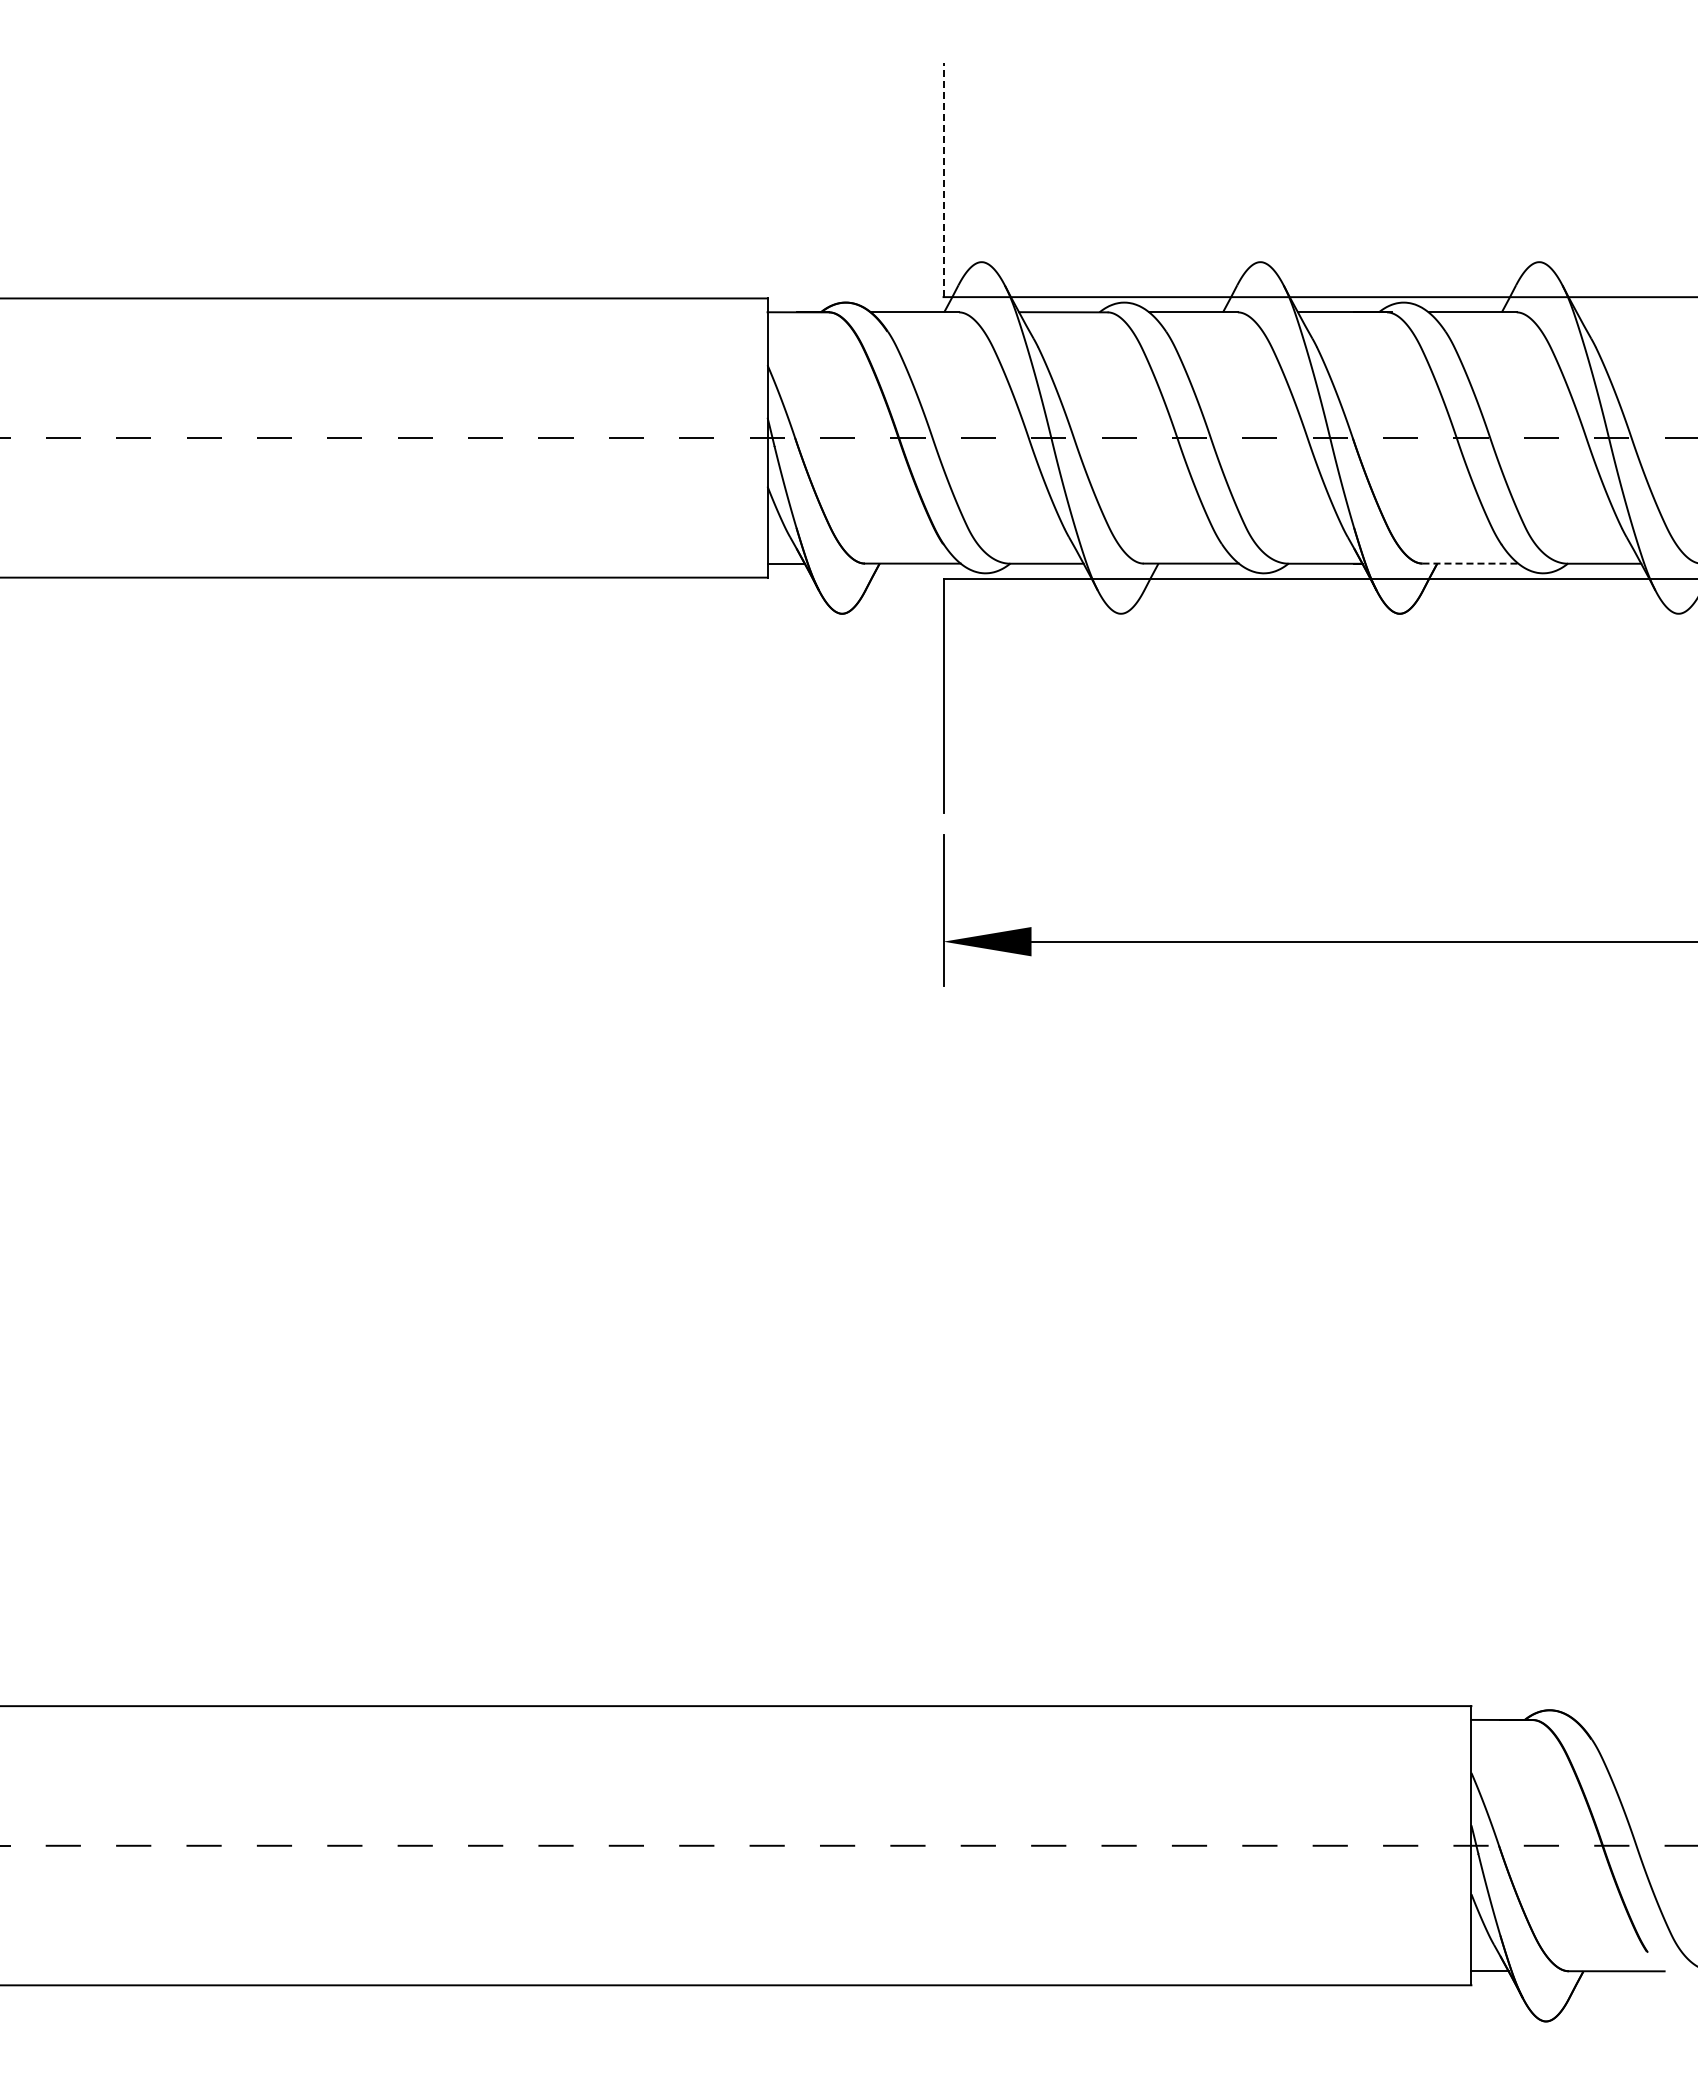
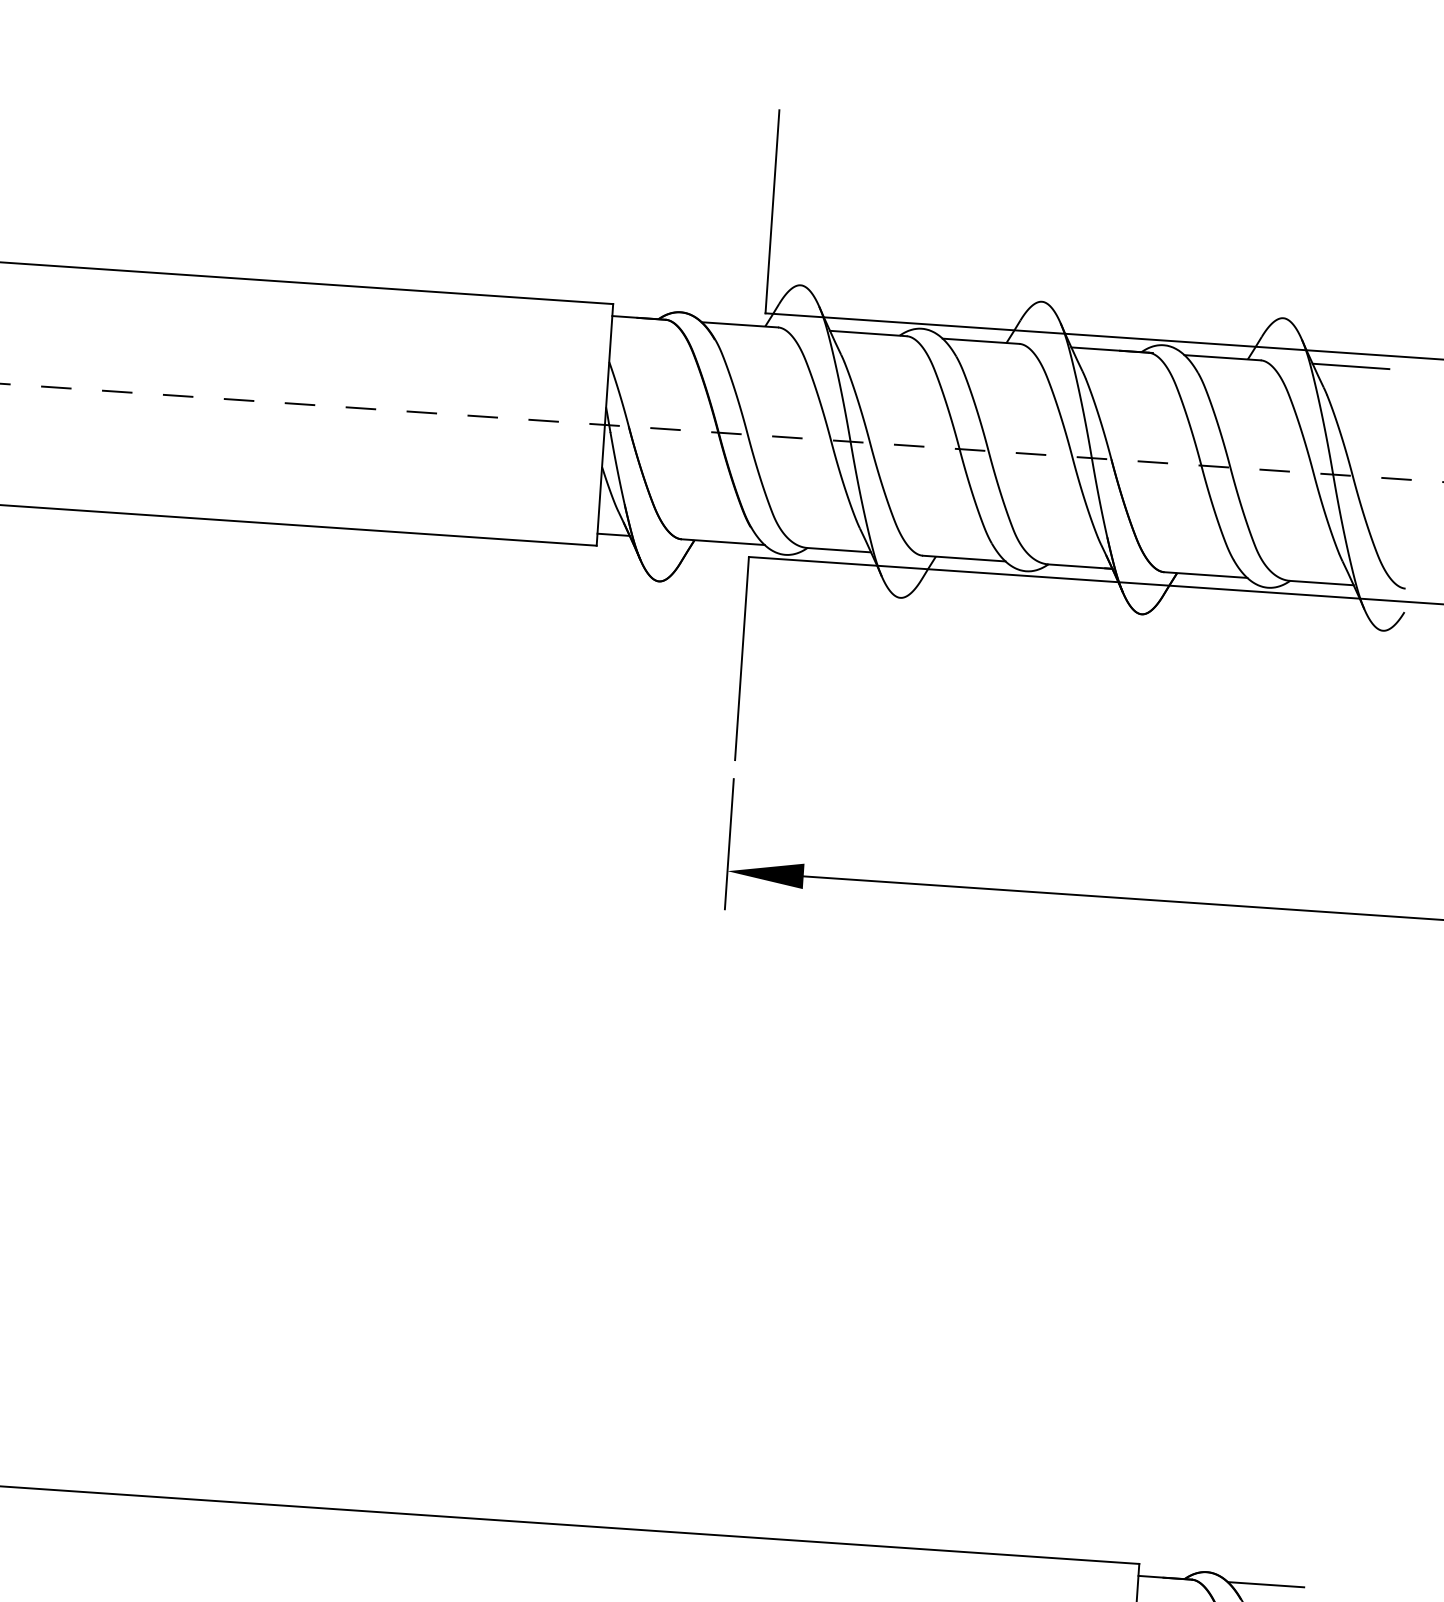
line: (943, 179) -> (772, 211), dashed -> solid
line: (1620, 312) -> (1350, 366), added
line: (1470, 563) -> (1205, 574), dashed -> solid
line: (1618, 1720) -> (1265, 1585), added

